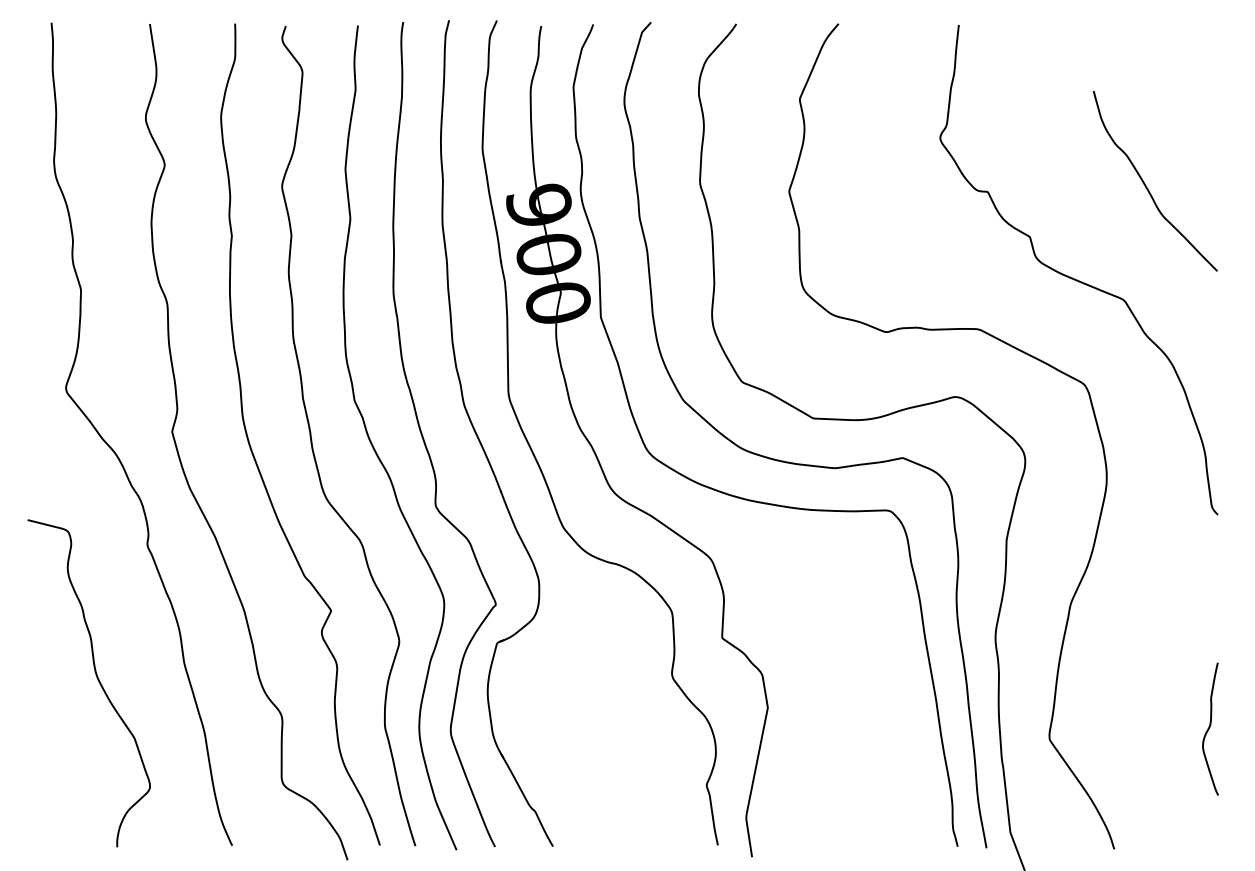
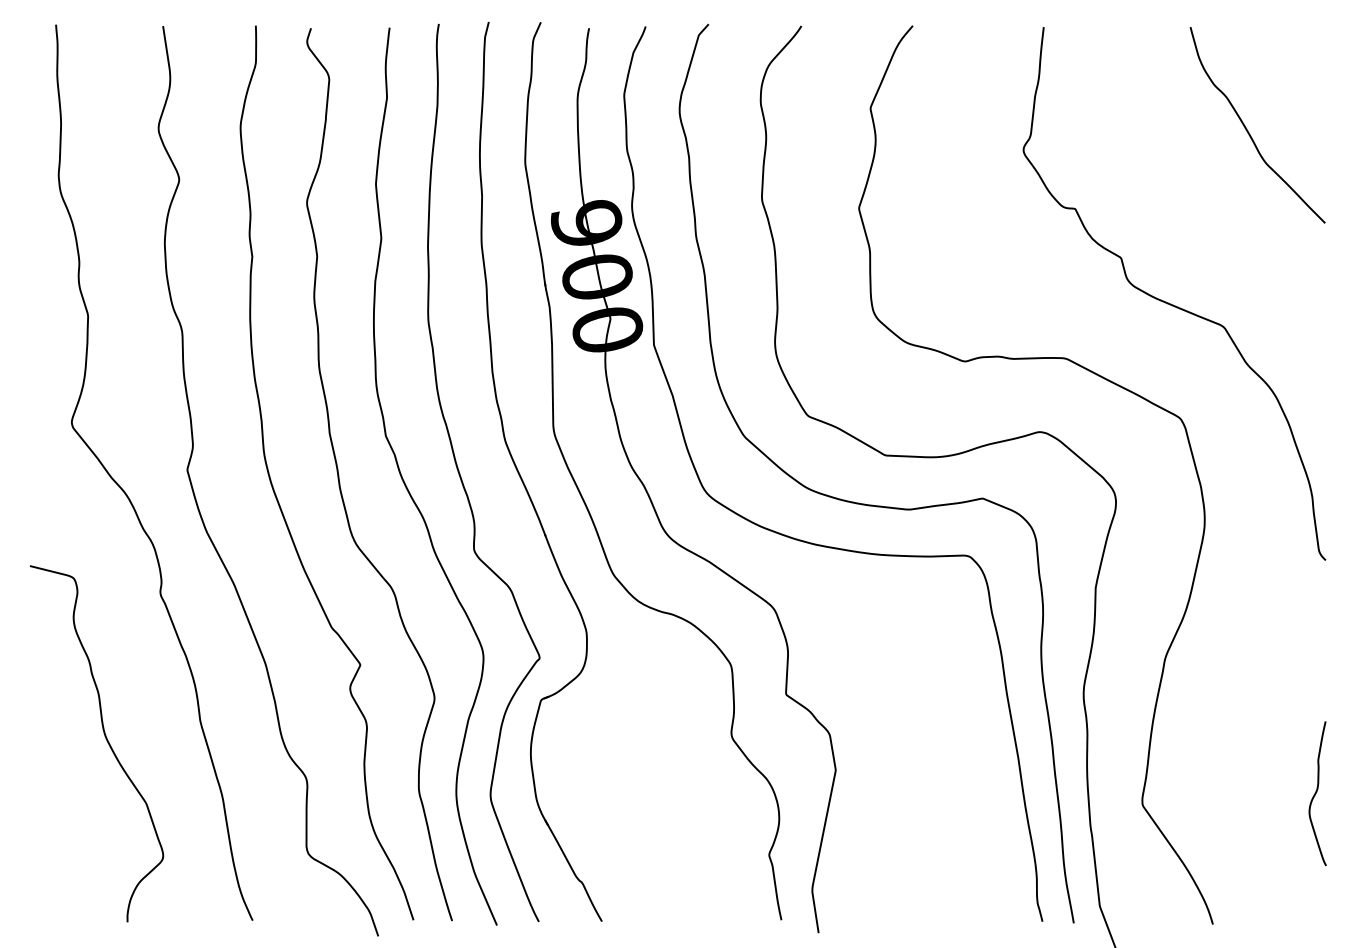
curve: (1146, 186) -> (1248, 130), moved

